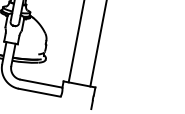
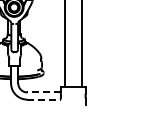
line: (40, 83) -> (43, 92), solid -> dashed
line: (39, 92) -> (43, 99), solid -> dashed

